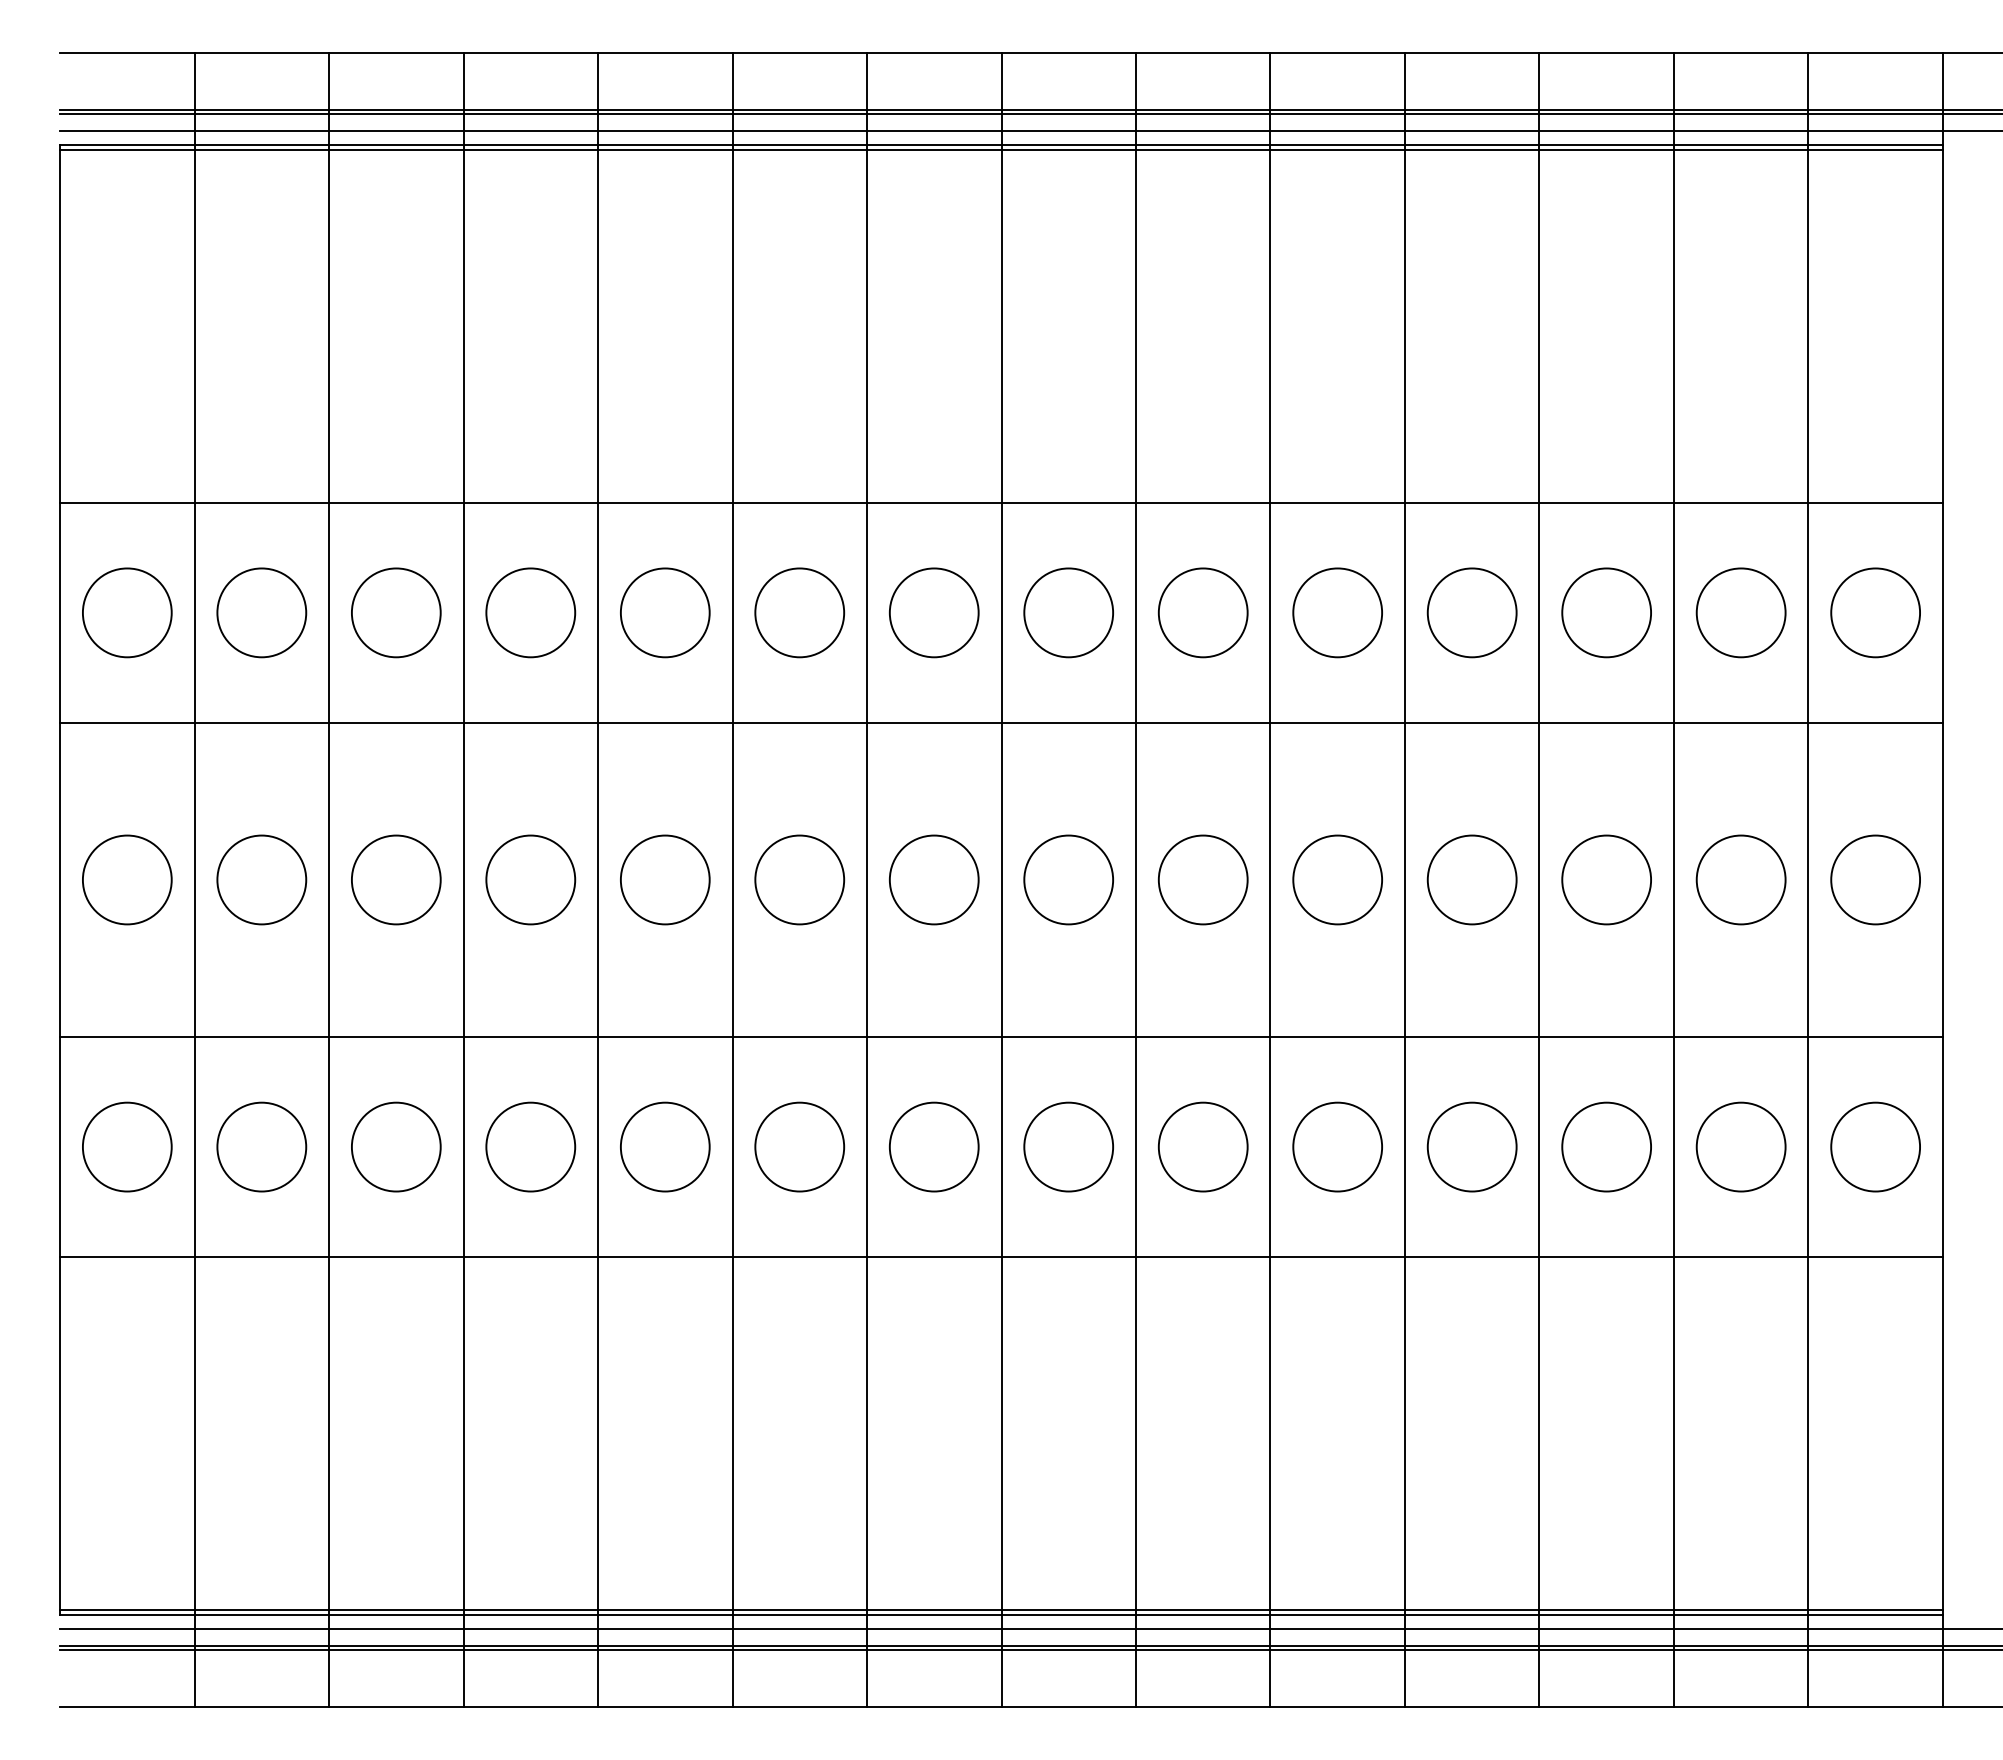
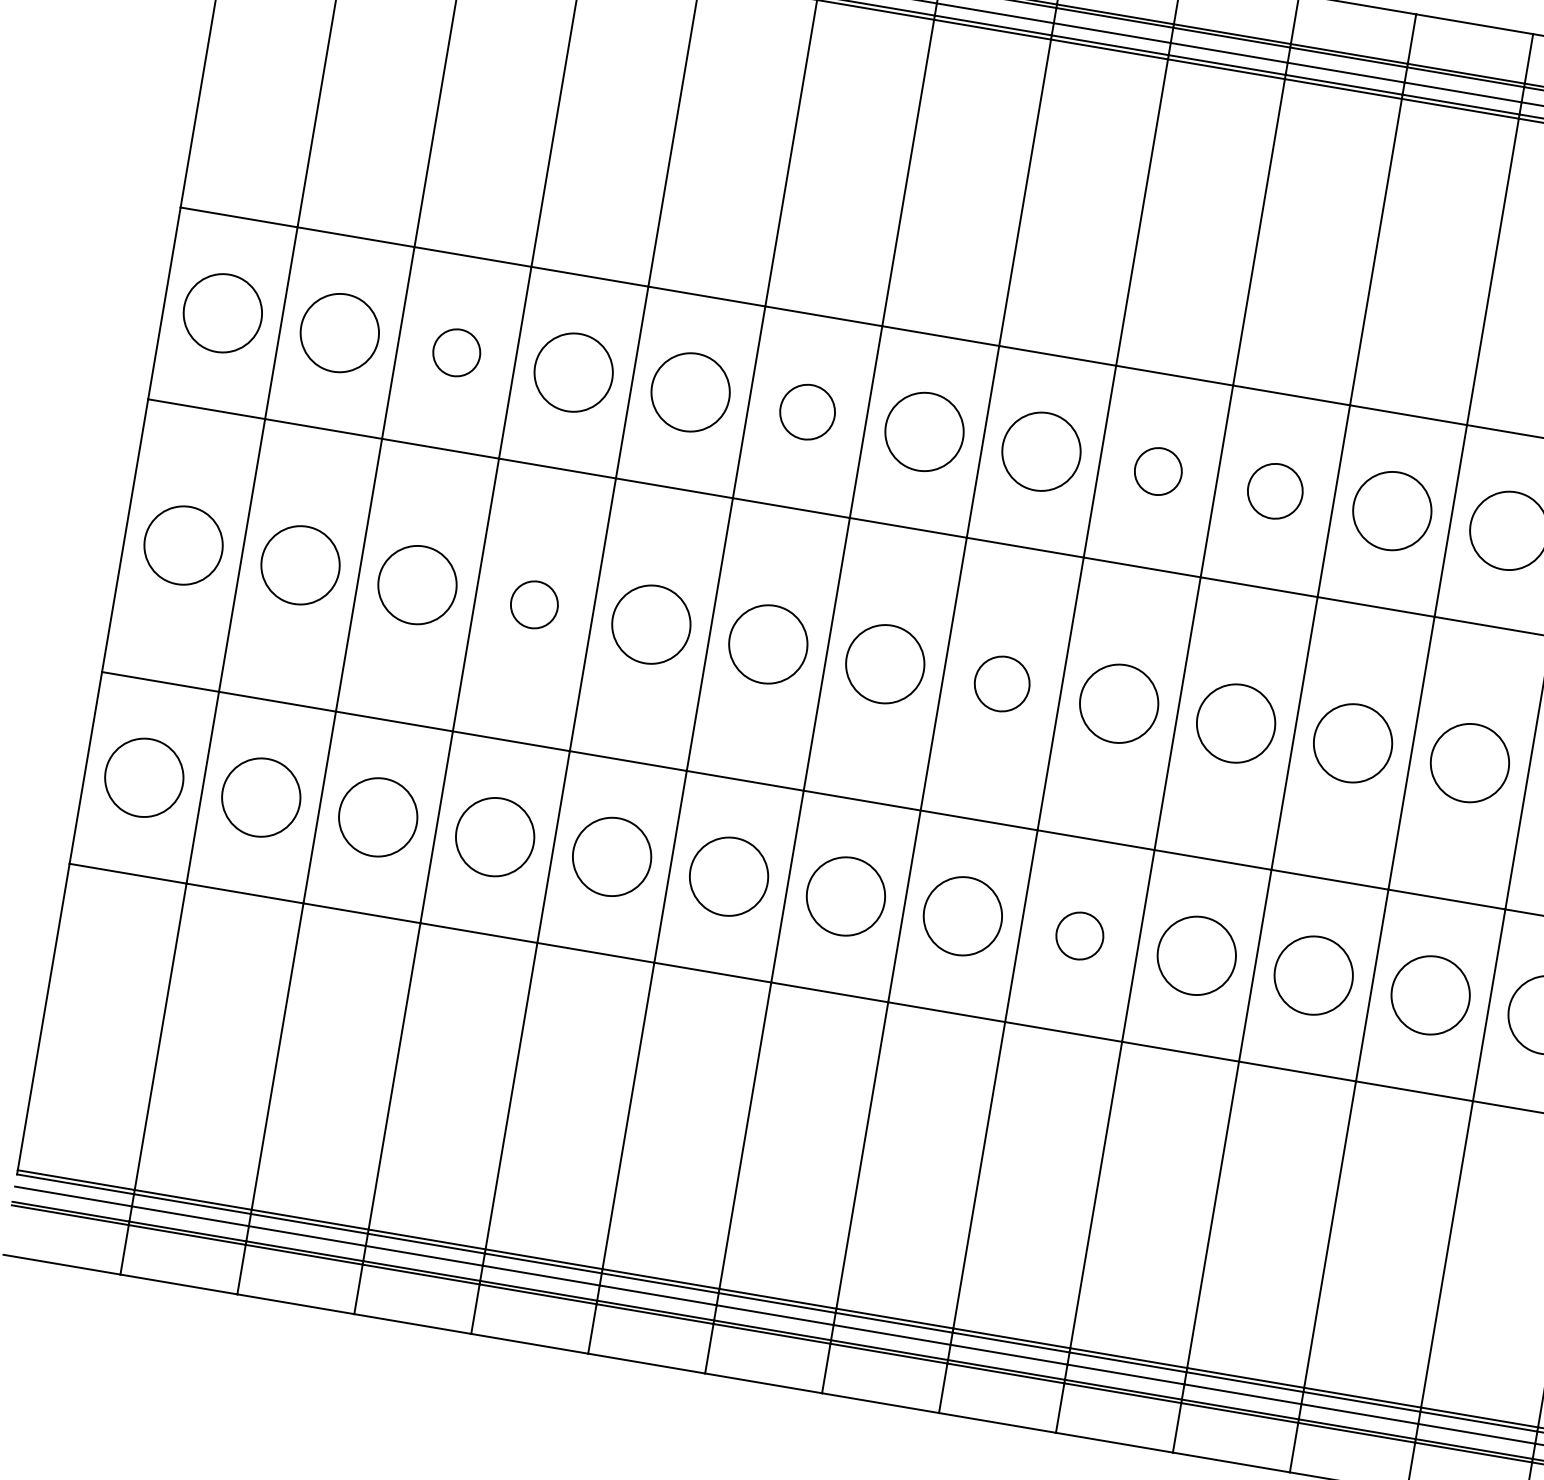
circle: (395, 612) -> (456, 352), size x0.6
circle: (799, 612) -> (807, 411), size x0.7
circle: (1202, 612) -> (1157, 471), size x0.6
circle: (1337, 612) -> (1275, 490), size x0.7
circle: (530, 879) -> (534, 604), size x0.6
circle: (1068, 879) -> (1002, 683), size x0.7
circle: (1202, 1146) -> (1079, 935), size x0.6

